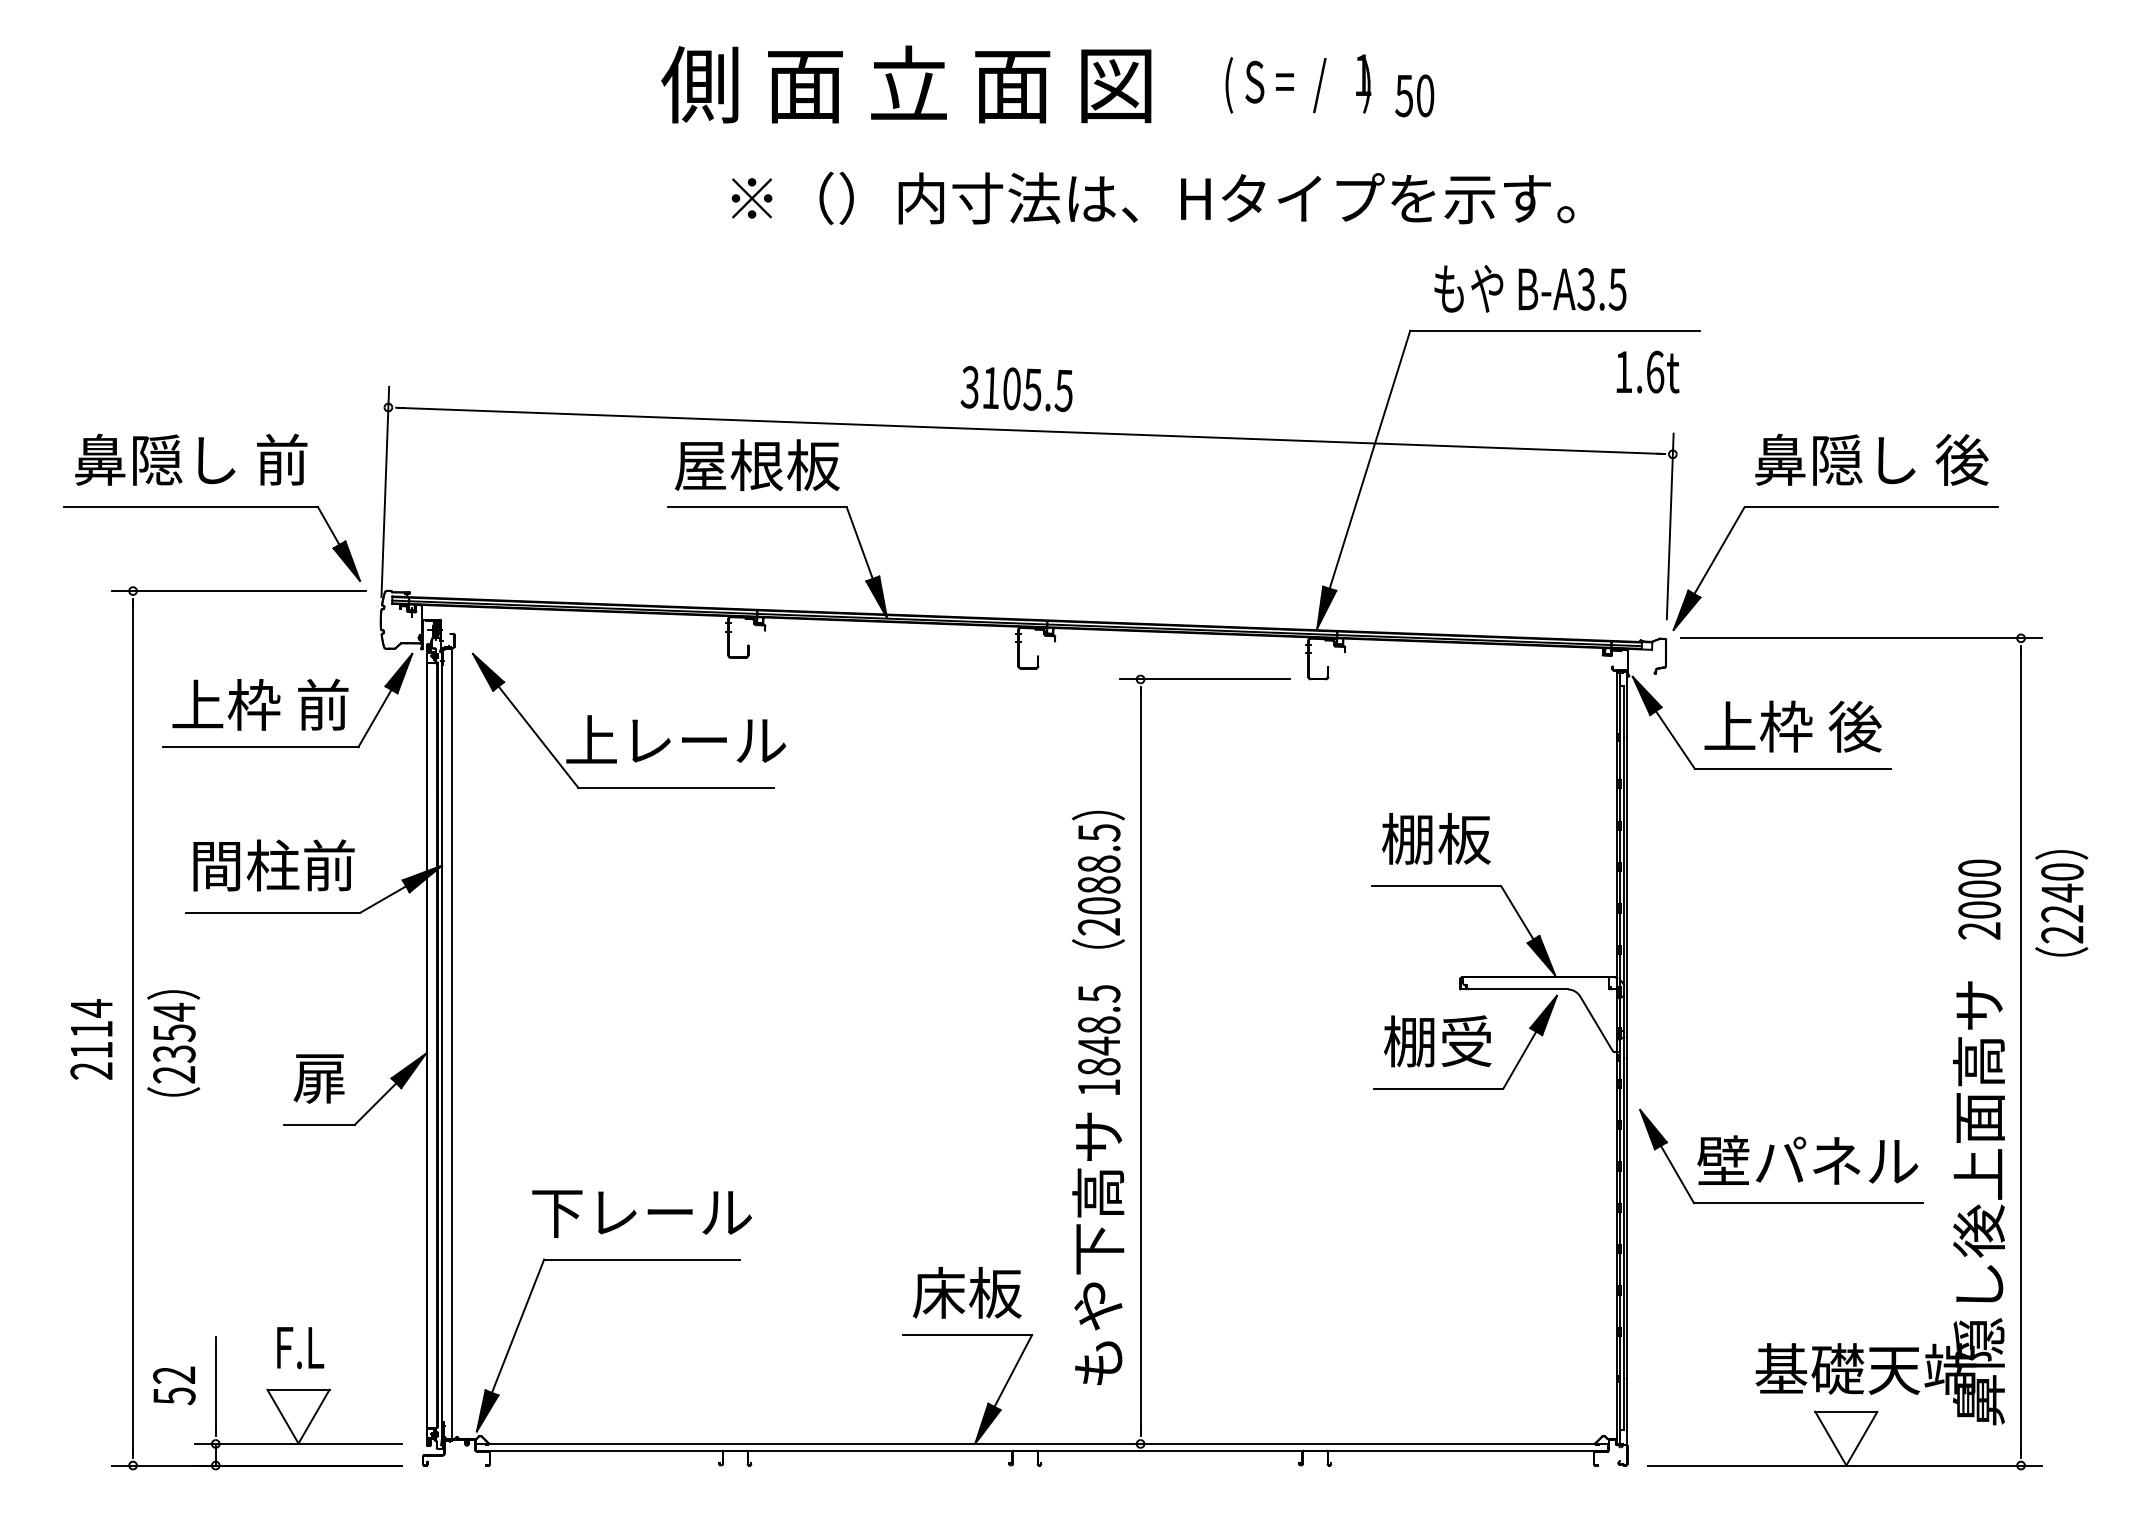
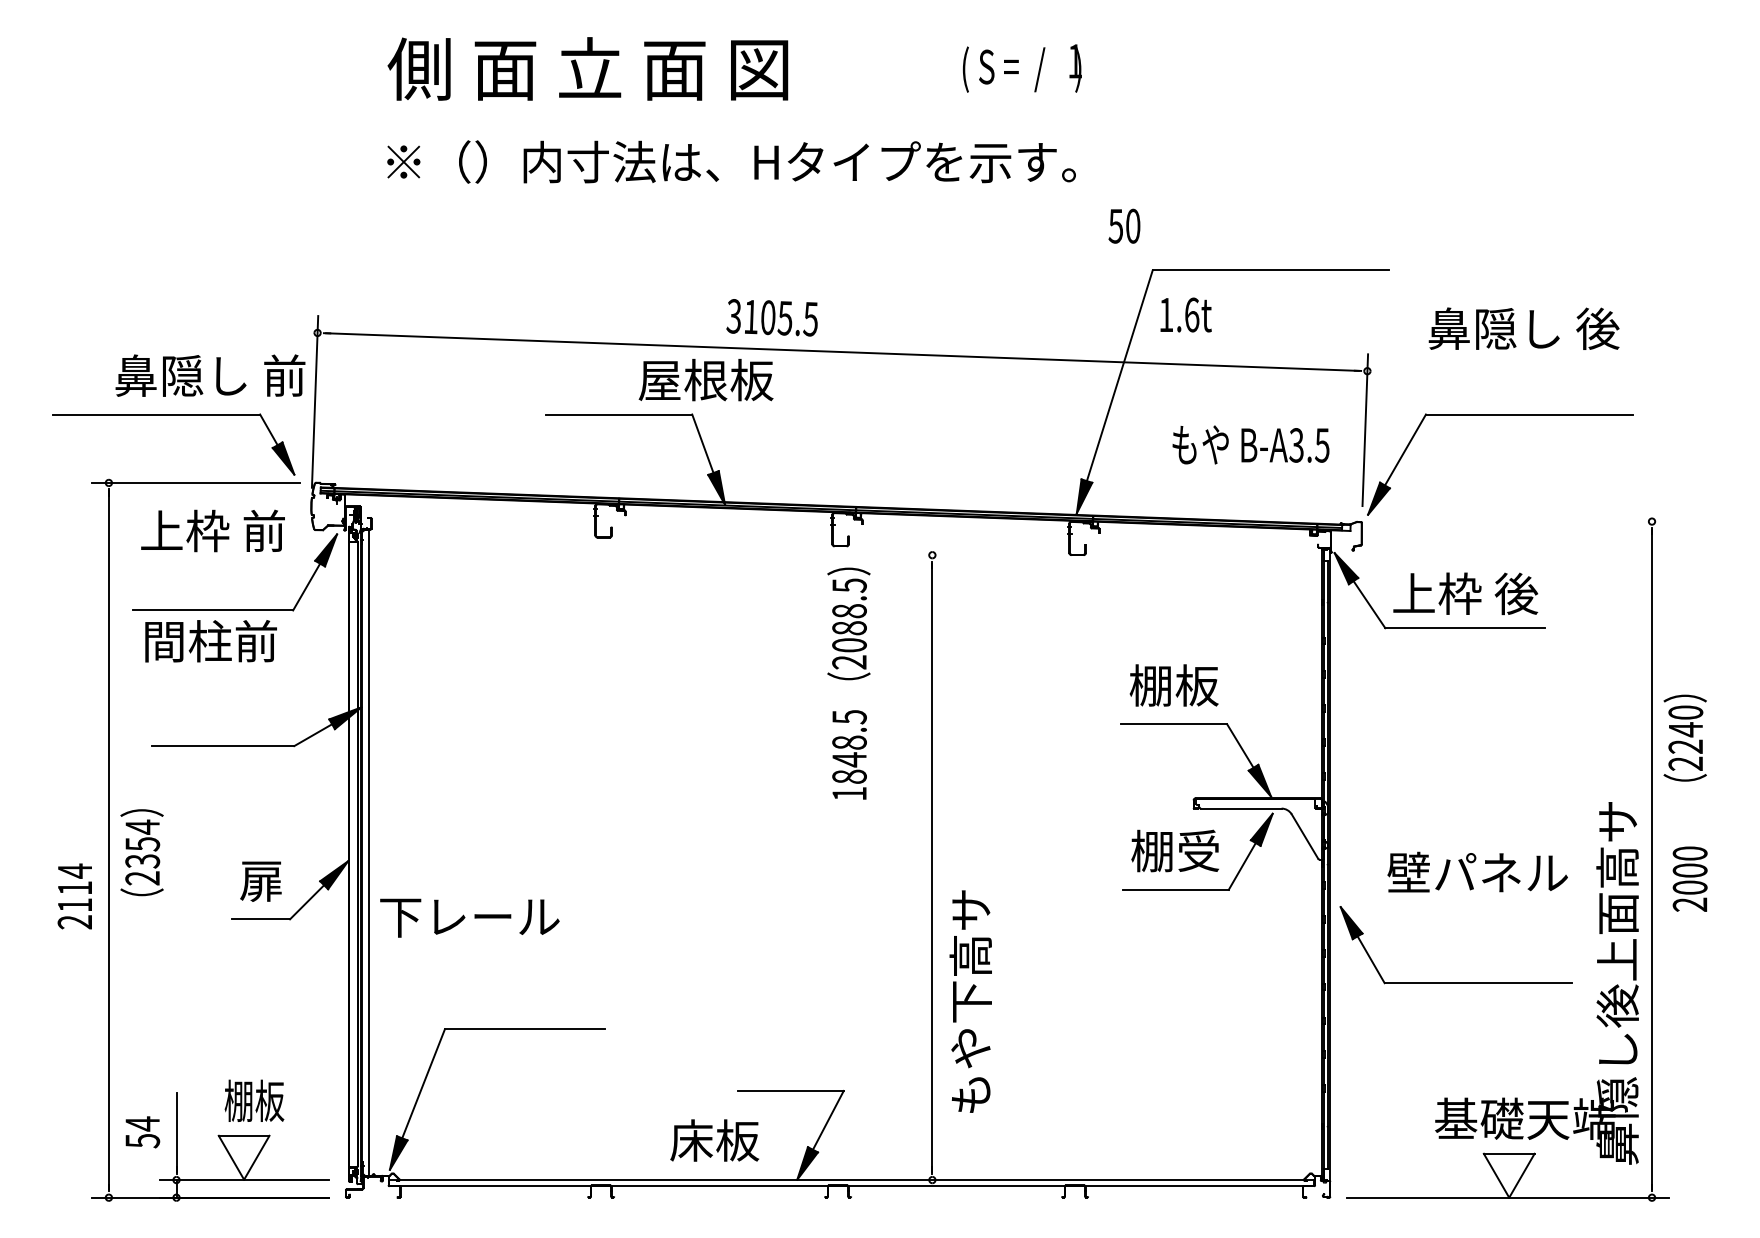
text: (905, 83) -> (587, 68), moved
text: (1297, 83) -> (1021, 68), moved
text: (1414, 94) -> (1124, 225), moved
text: (1152, 197) -> (731, 161), moved
text: (1529, 288) -> (1250, 444), moved
text: (1647, 371) -> (1185, 314), moved
text: (1015, 388) -> (771, 317), moved
text: (191, 459) -> (210, 375), moved
text: (1871, 459) -> (1523, 328), moved
text: (756, 465) -> (705, 380), moved
line: (1860, 638) -> (1520, 521), removed
line: (1204, 679) -> (984, 555), removed
text: (259, 704) -> (212, 530), moved
part: (628, 720) -> (513, 588), removed
text: (273, 865) -> (210, 641), moved
text: (1978, 898) -> (1689, 878), moved
text: (1097, 952) -> (848, 683), moved
text: (90, 1039) -> (74, 896), moved
text: (1807, 1159) -> (1477, 871), moved
text: (641, 1213) -> (469, 917), moved
text: (1097, 1248) -> (970, 1001), moved
text: (966, 1292) -> (714, 1140), moved
text: (311, 1346) -> (254, 1100), F.L -> 棚板
text: (174, 1374) -> (142, 1123), 52 -> 54

